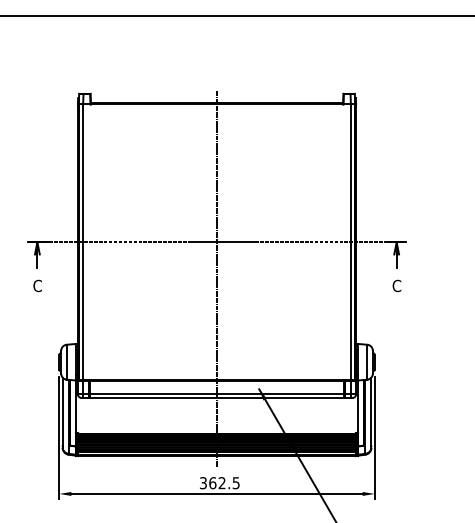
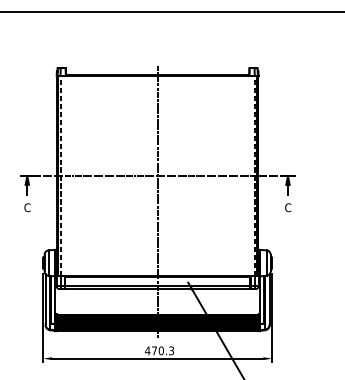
line: (83, 241) -> (60, 175), solid -> dashed
line: (350, 241) -> (254, 175), solid -> dashed
text: (219, 483) -> (159, 351), 362.5 -> 470.3

